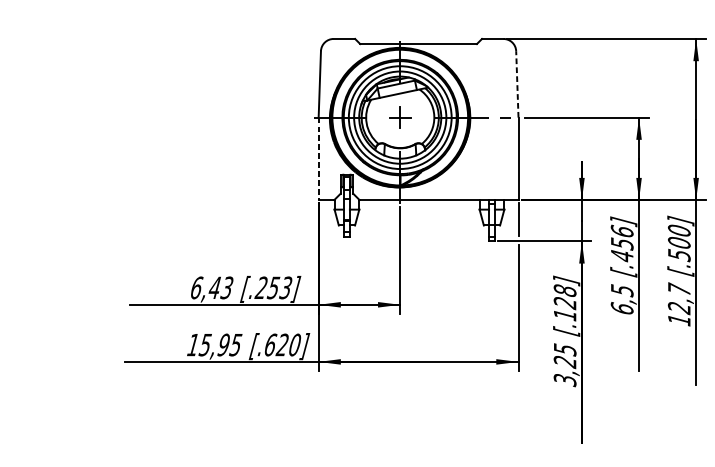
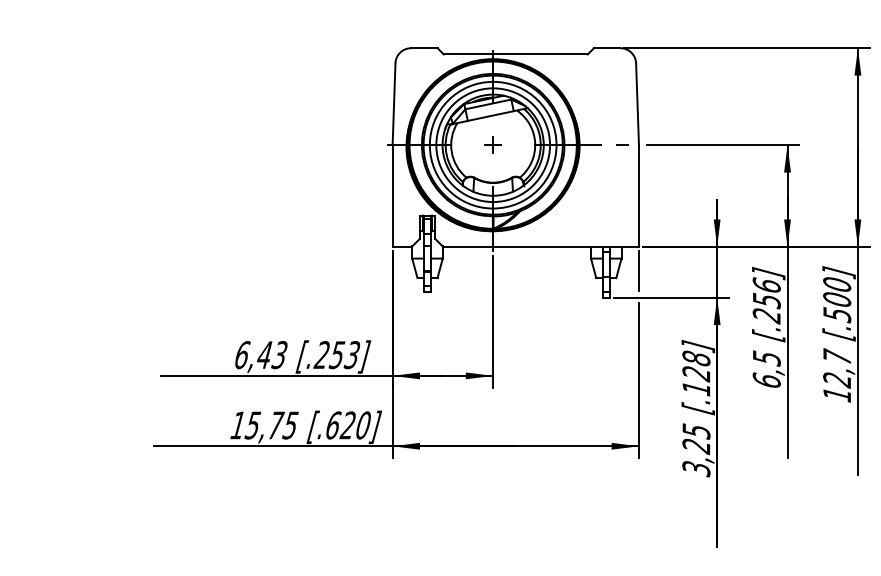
line: (517, 84) -> (637, 104), dashed -> solid
part: (399, 117) -> (492, 144), size x0.62
line: (318, 159) -> (392, 196), dashed -> solid
text: (621, 256) -> (766, 316), [.456] -> [.256]
text: (223, 345) -> (275, 425), 15,95 -> 15,75

